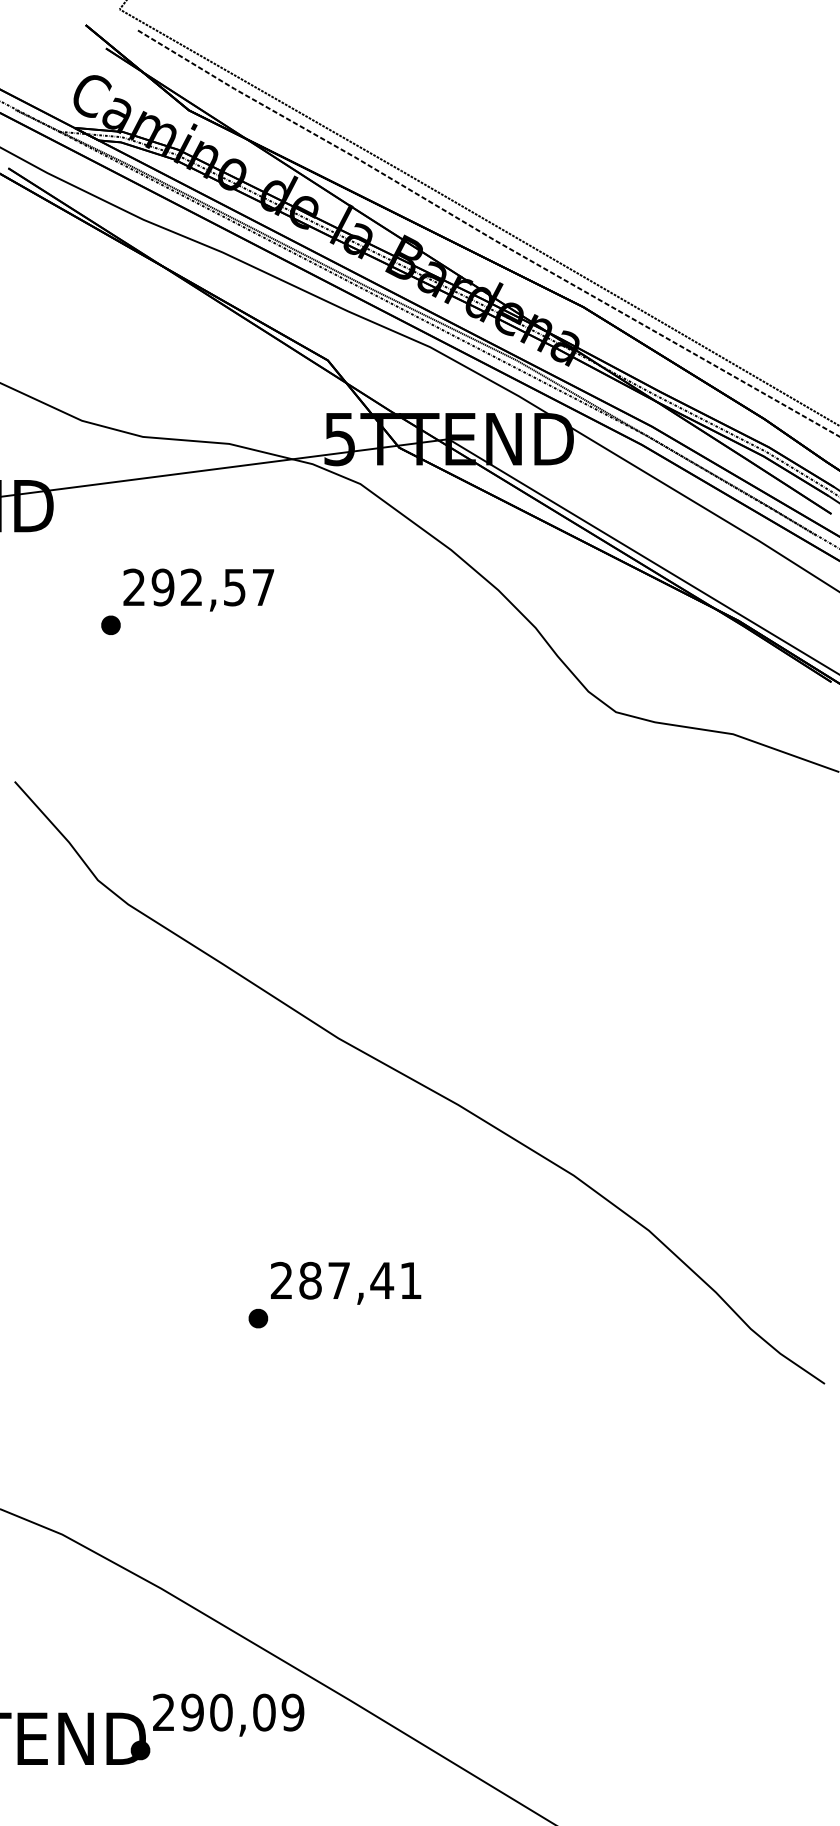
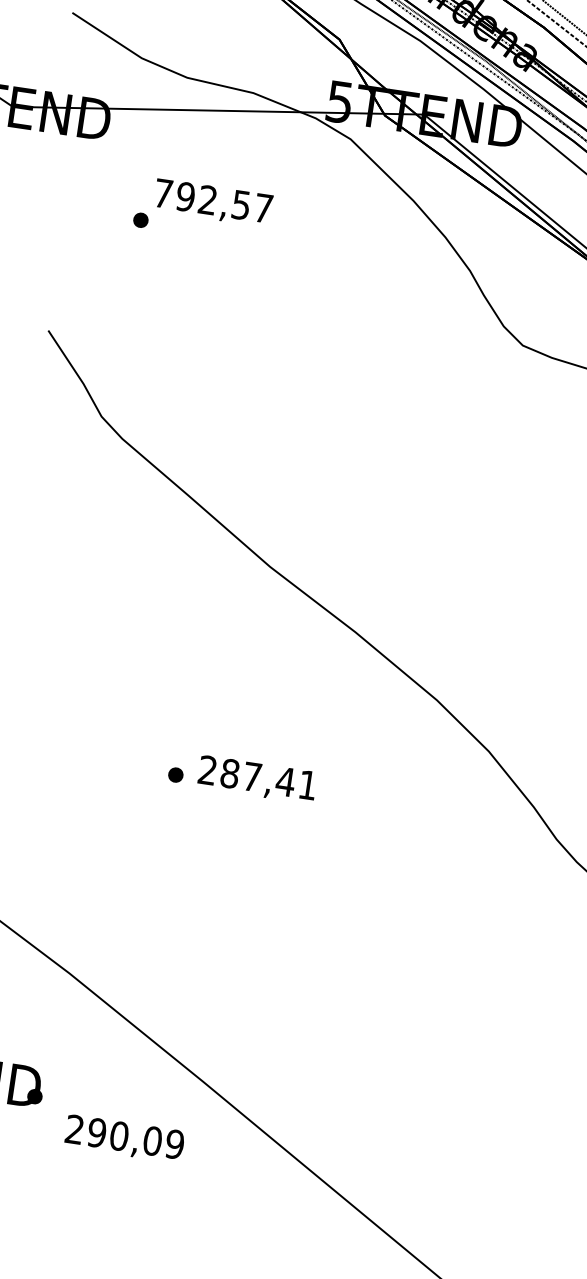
text: (133, 586) -> (162, 192), 292,57 -> 792,57
text: (346, 1282) -> (257, 779), moved
text: (228, 1714) -> (124, 1138), moved

